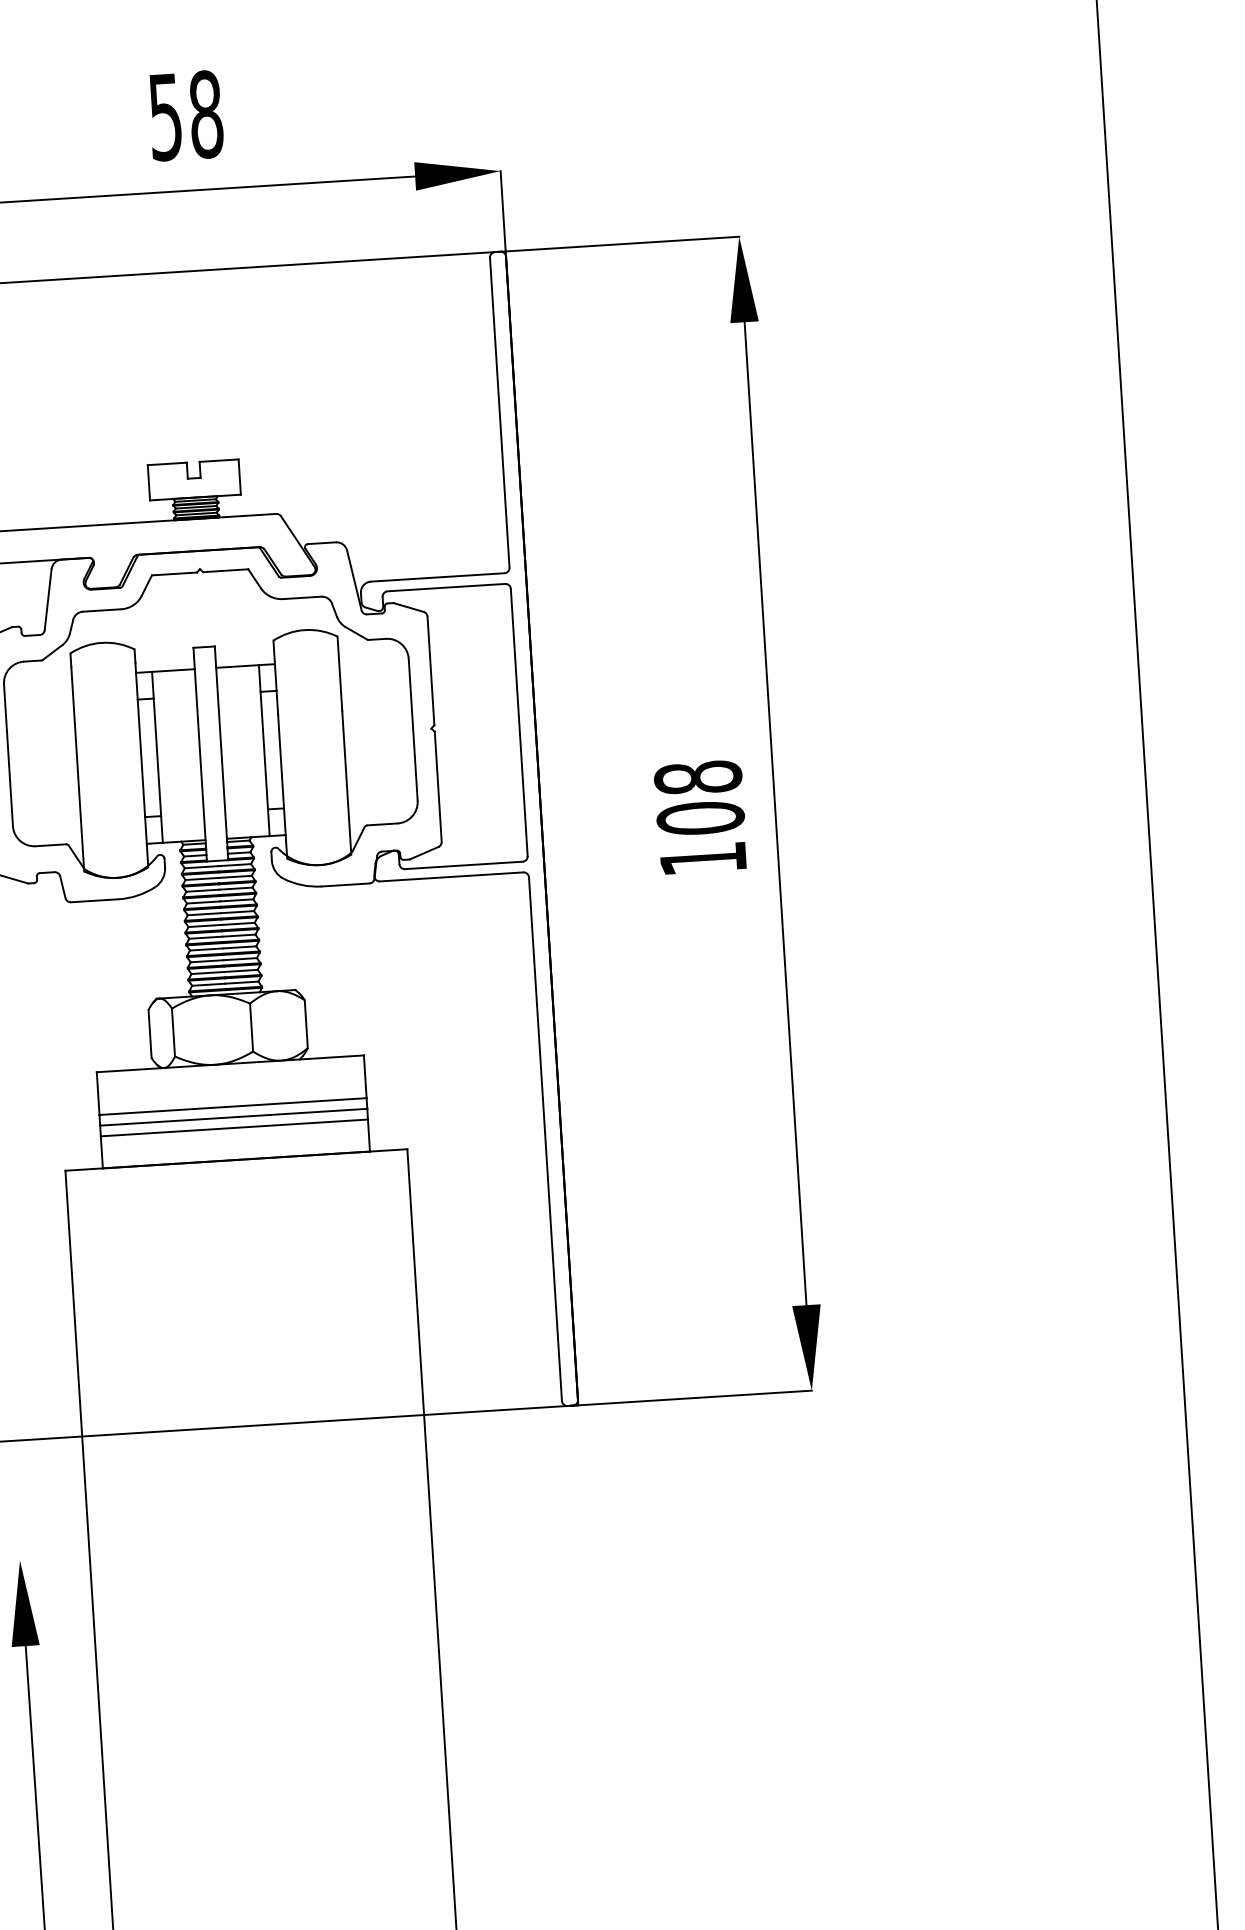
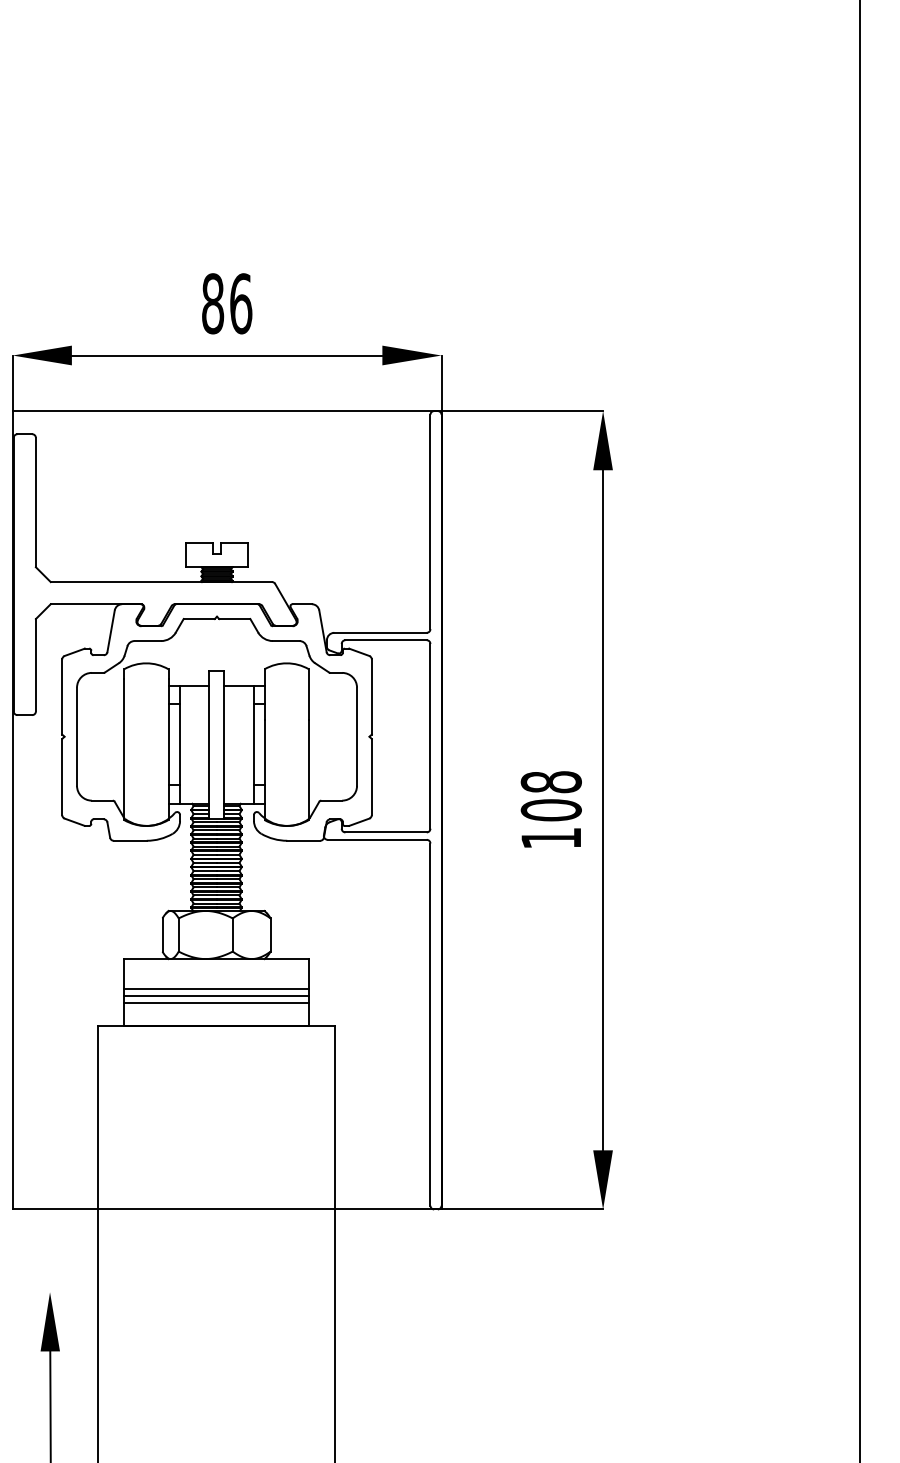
text: (186, 115) -> (227, 303), 58 -> 86

